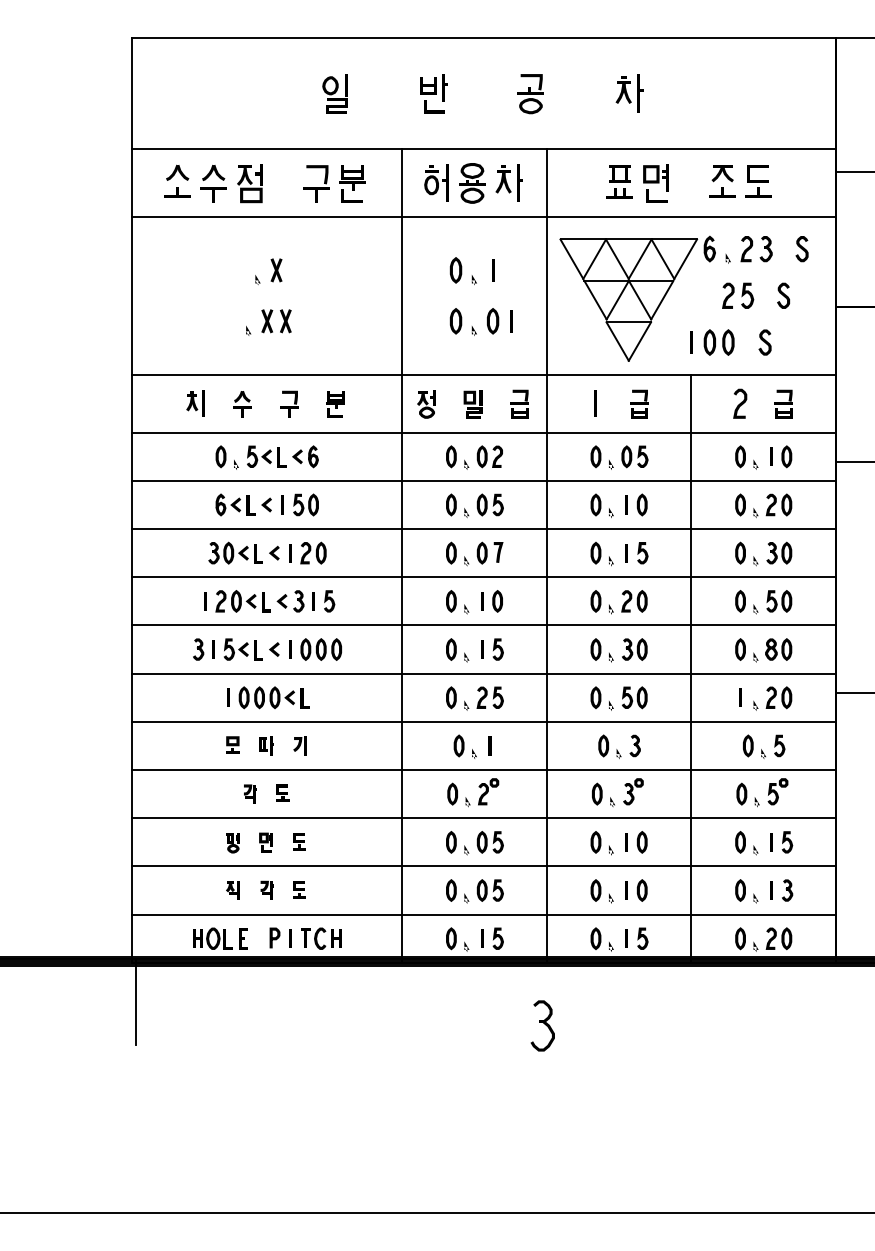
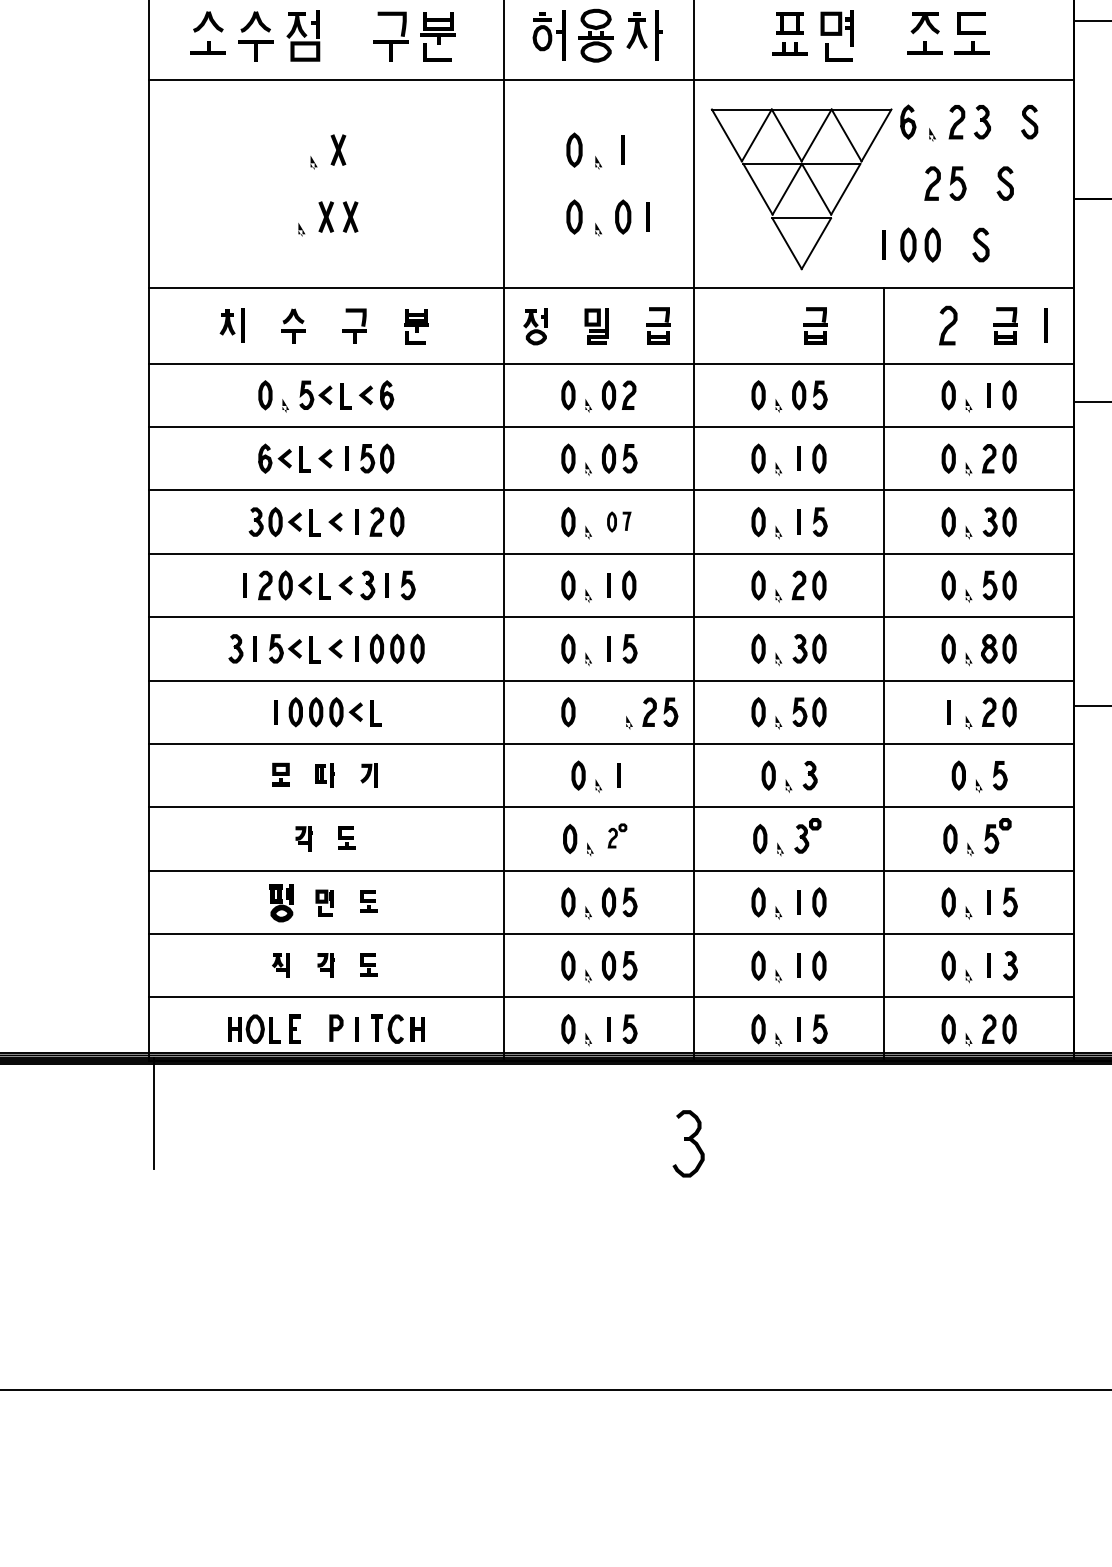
line: (595, 403) -> (1045, 325), moved
part: (489, 552) -> (618, 521), size x0.7
part: (483, 698) -> (651, 713), moved
part: (488, 791) -> (617, 835), size x0.7
part: (232, 843) -> (280, 903), size x1.4

